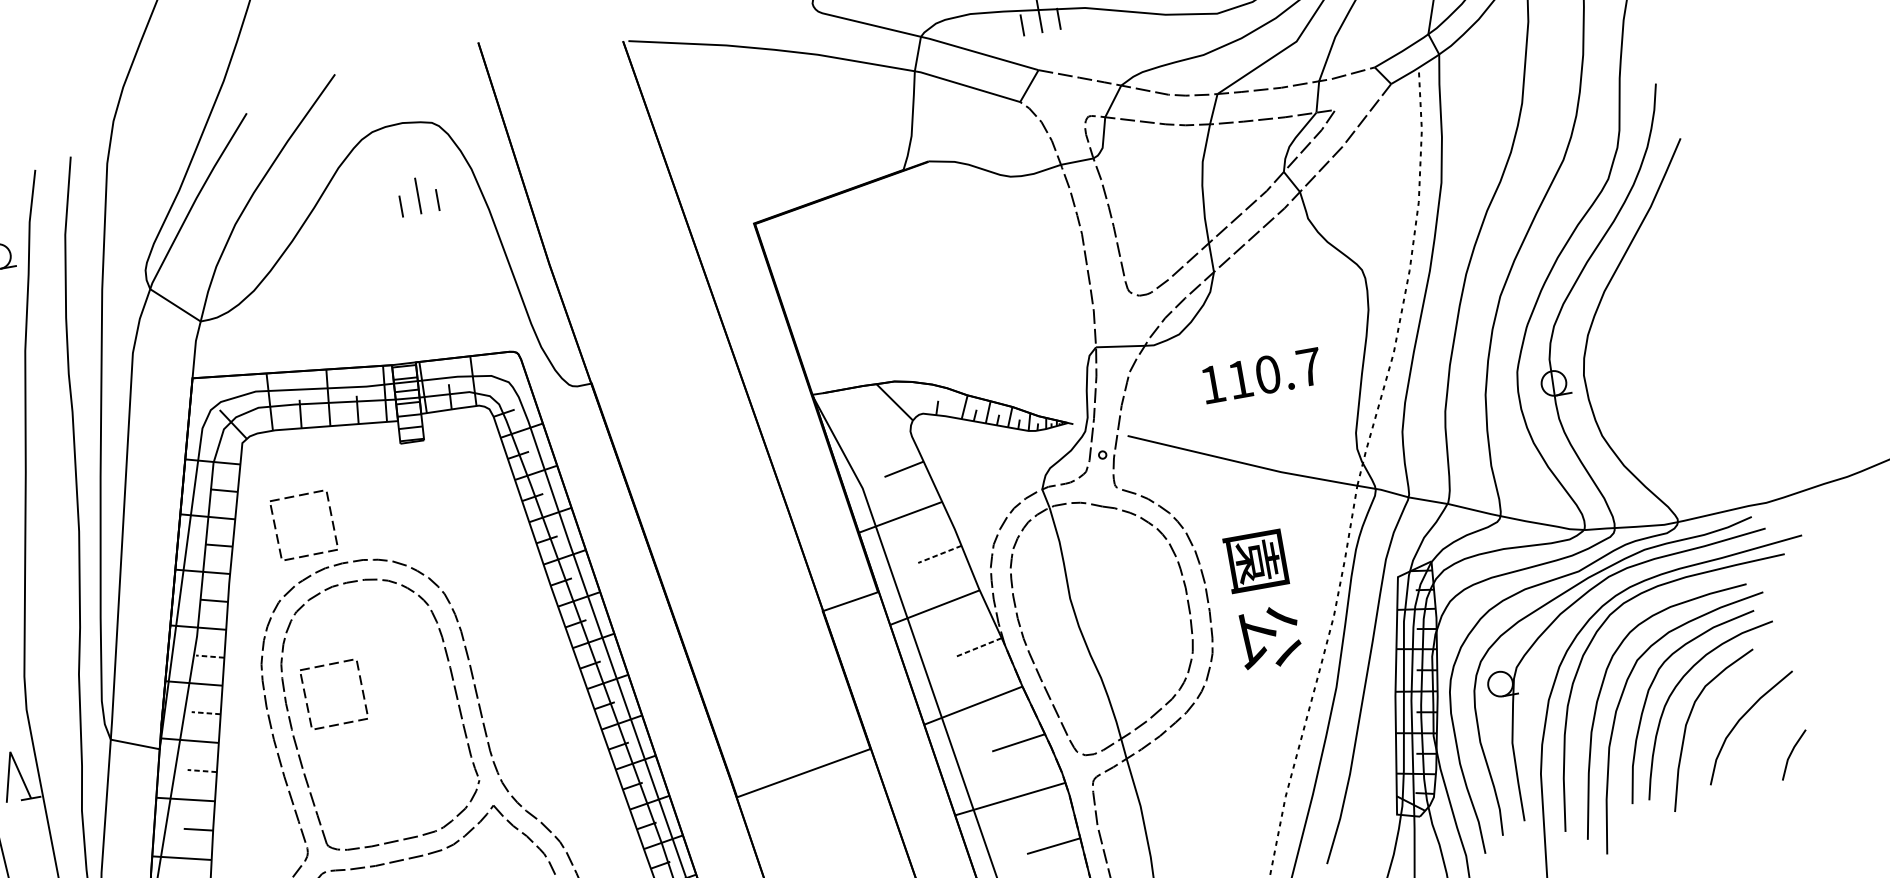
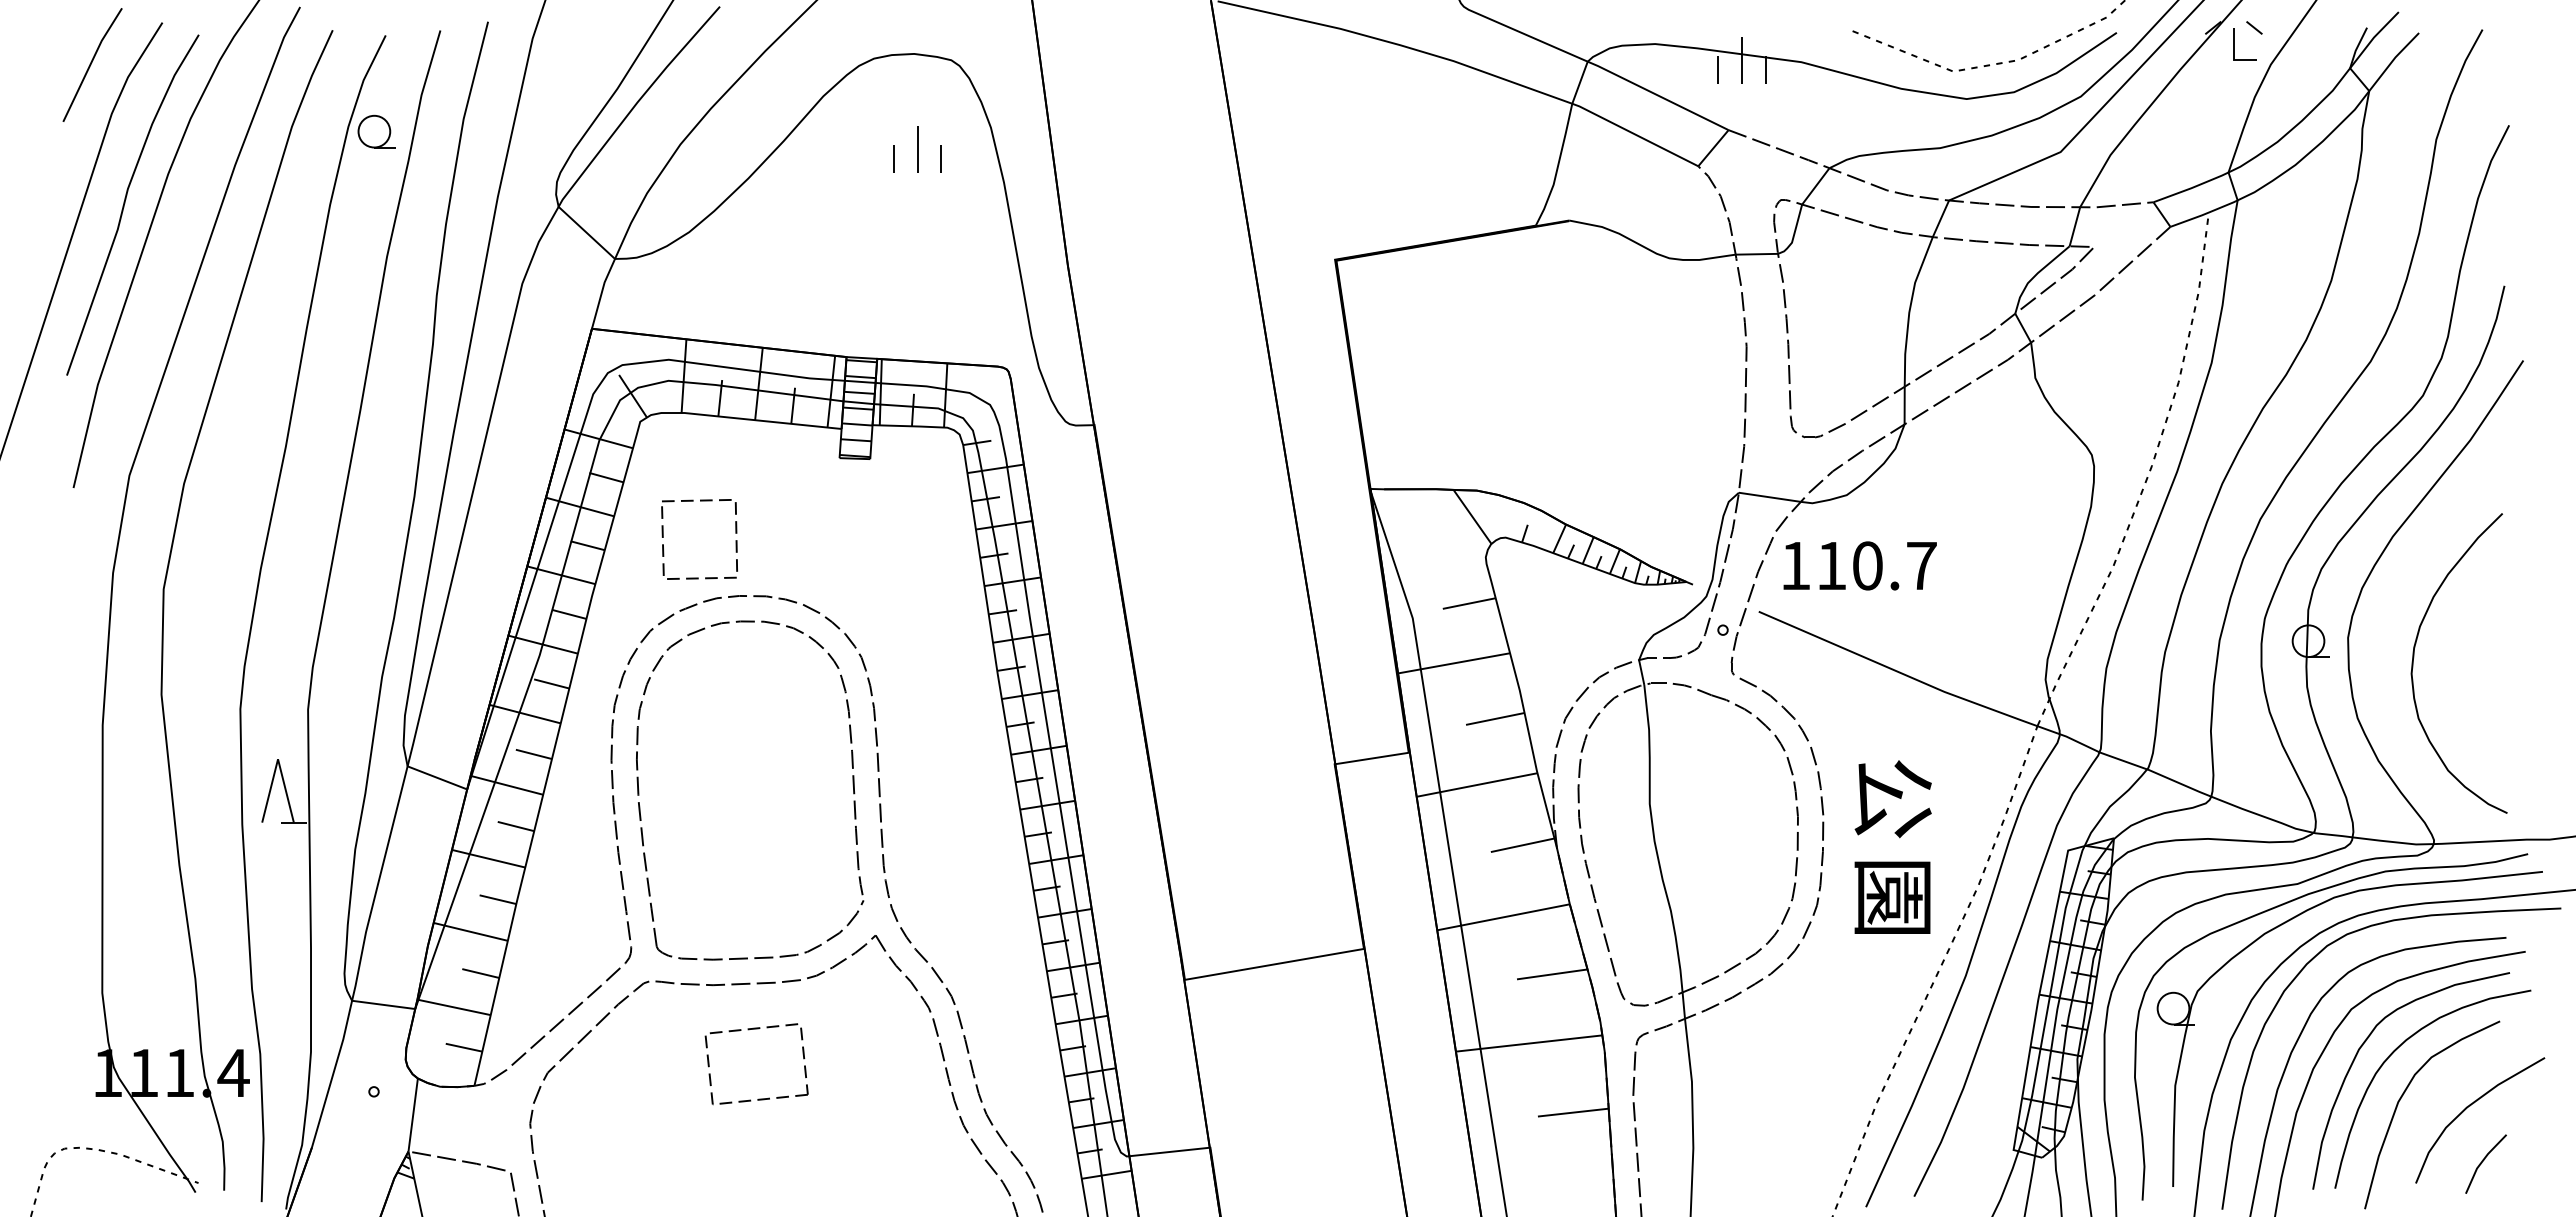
text: (1261, 375) -> (1859, 565), moved
curve: (1637, 381) -> (2414, 657), added
line: (939, 554) -> (1495, 718), dashed -> solid
text: (1256, 561) -> (1892, 799), 園 -> 公
text: (1269, 637) -> (1892, 898), 公 -> 園
line: (978, 647) -> (1522, 845), dashed -> solid
line: (209, 656) -> (551, 683), dashed -> solid
part: (361, 690) -> (735, 760), removed
line: (205, 713) -> (533, 754), dashed -> solid
line: (1791, 753) -> (2483, 1161), moved
line: (201, 771) -> (515, 826), dashed -> solid

